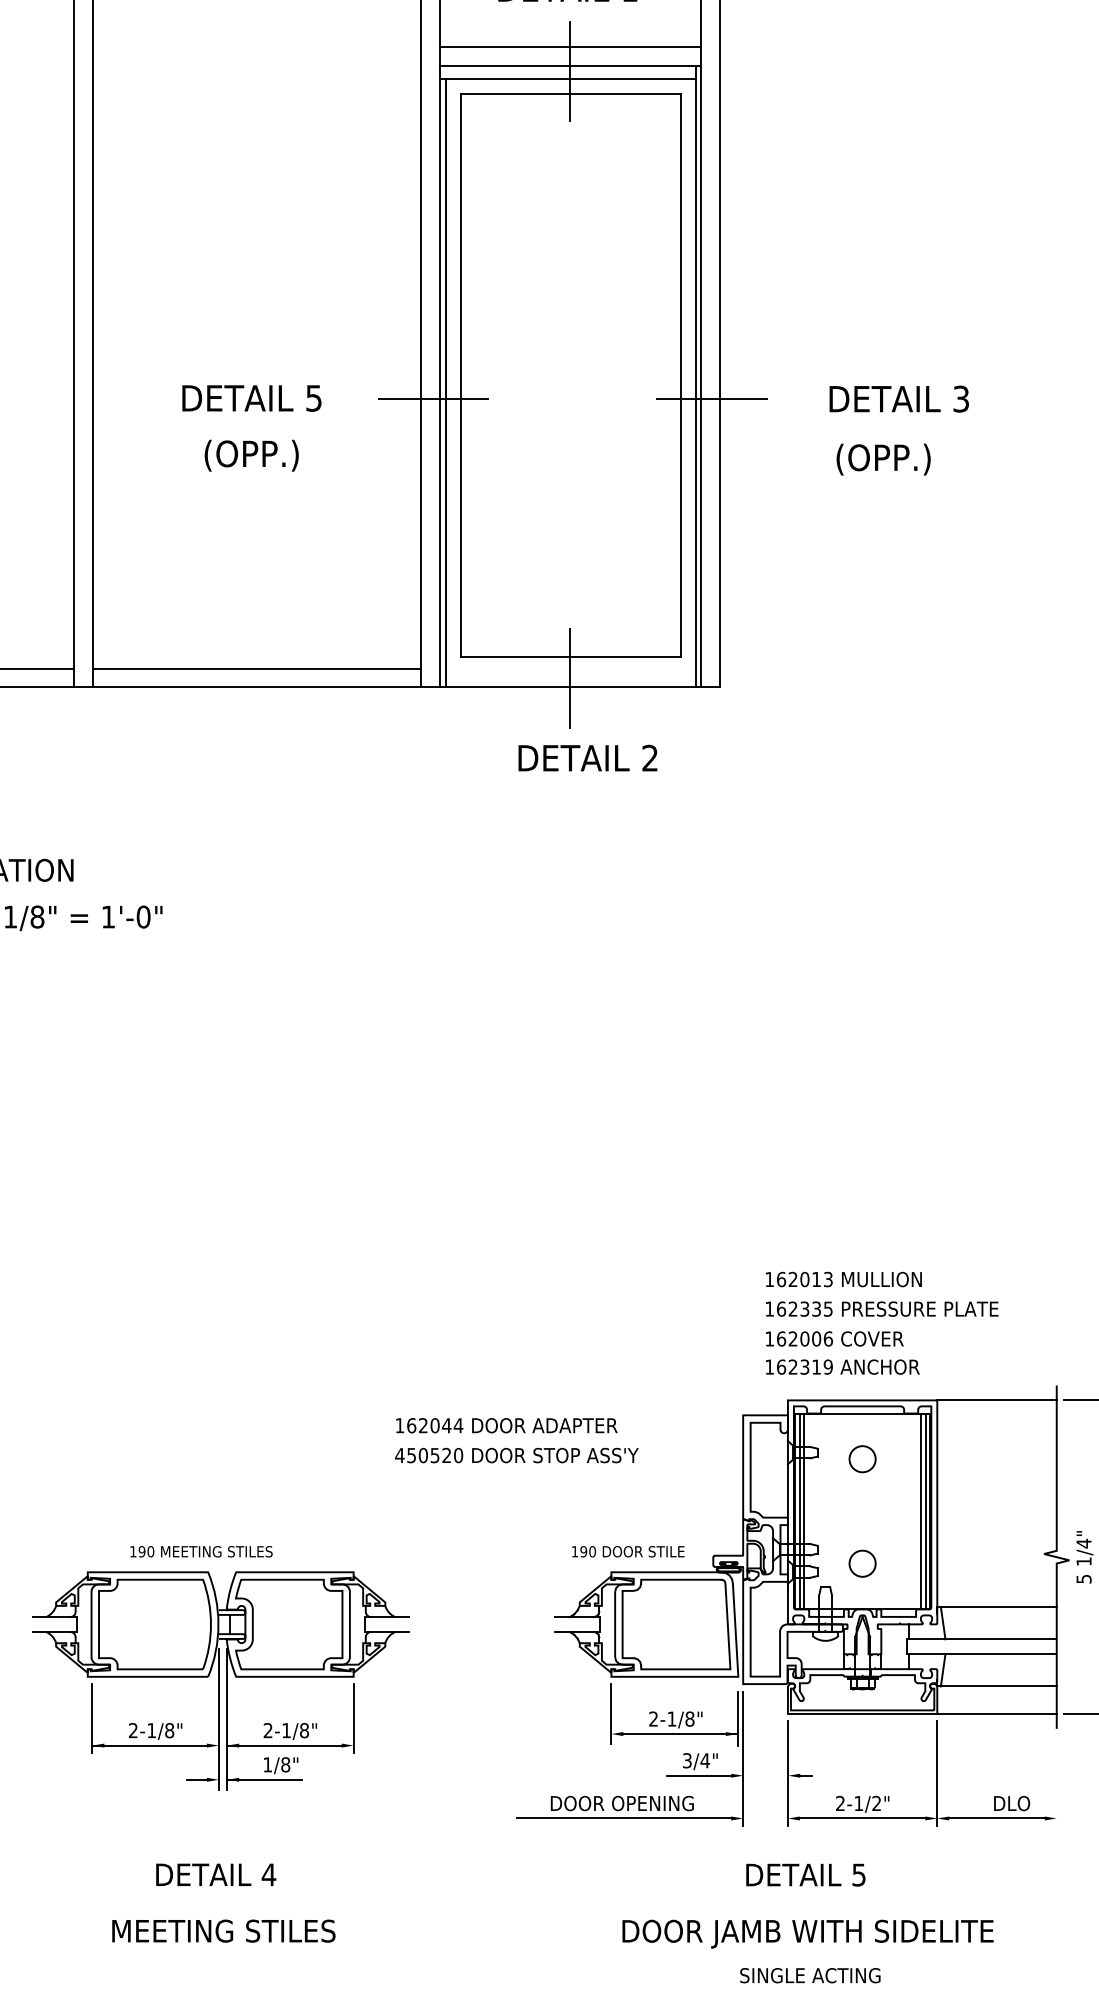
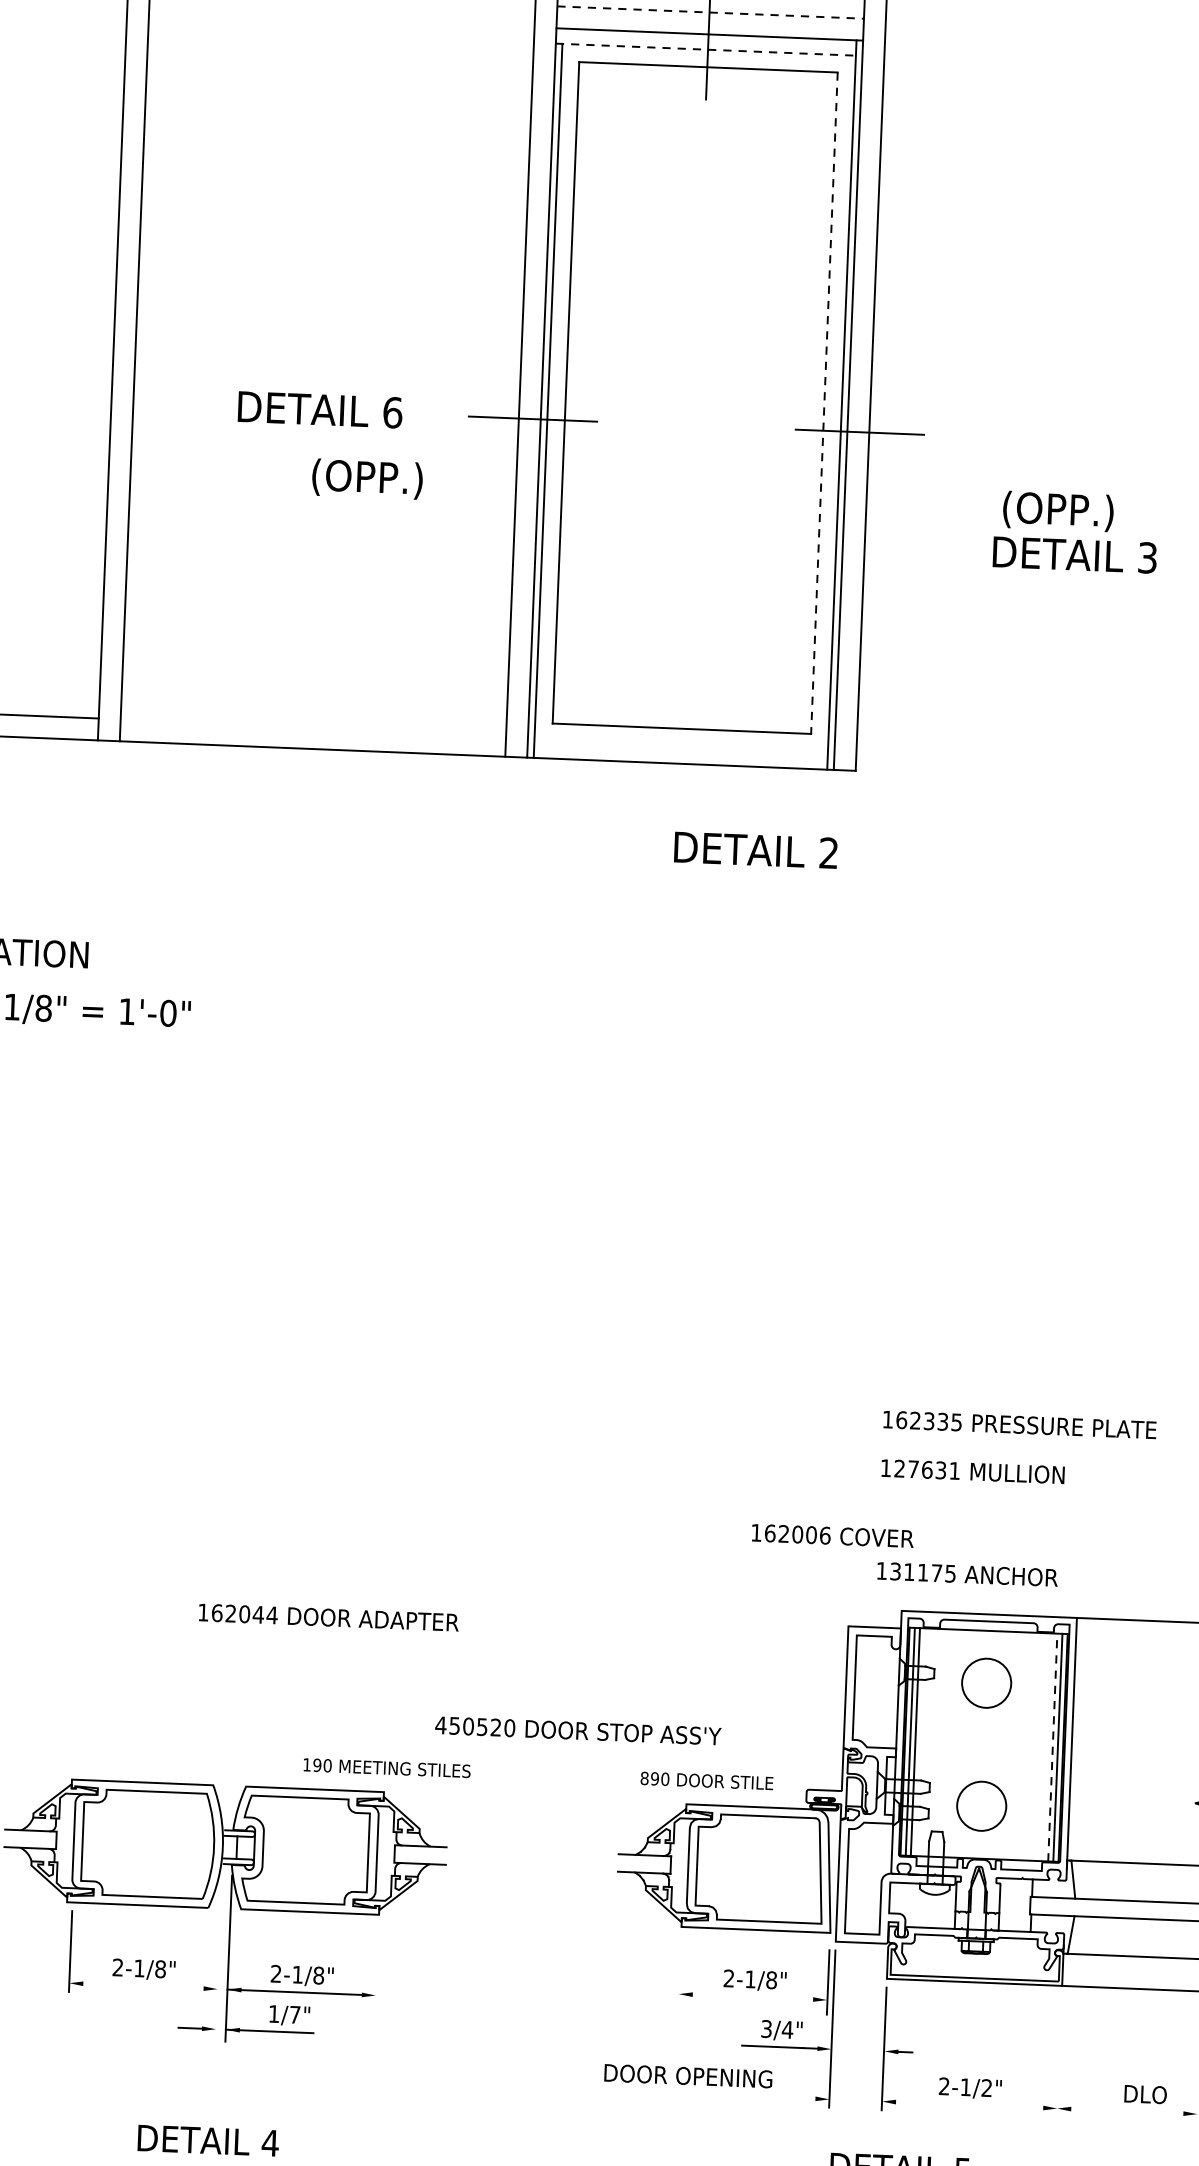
line: (570, 47) -> (710, 13), solid -> dashed
line: (568, 78) -> (706, 49), solid -> dashed
line: (680, 375) -> (823, 403), solid -> dashed
text: (314, 397) -> (393, 411), 5 -> 6
text: (898, 398) -> (1074, 554), moved
text: (251, 455) -> (367, 478), moved
line: (256, 668) -> (312, 727), removed
line: (569, 678) -> (679, 753), removed
text: (587, 757) -> (755, 849), moved
text: (804, 1279) -> (926, 1469), 162013 -> 127631
text: (882, 1308) -> (1020, 1424), moved
text: (834, 1338) -> (832, 1535), moved
text: (804, 1366) -> (922, 1571), 162319 -> 131175
text: (506, 1425) -> (328, 1617), moved
text: (516, 1455) -> (577, 1730), moved
circle: (862, 1459) -> (986, 1683), size x1.6
line: (921, 1510) -> (1053, 1746), solid -> dashed
text: (201, 1551) -> (387, 1767), moved
text: (574, 1551) -> (644, 1778), 190 -> 890
circle: (862, 1563) -> (981, 1805), size x1.6
line: (611, 1713) -> (679, 1970), removed
line: (218, 1718) -> (218, 1957), removed
line: (353, 1718) -> (376, 1963), removed
line: (680, 1734) -> (759, 1997), removed
line: (149, 1745) -> (136, 1985), removed
text: (285, 1764) -> (294, 2014), 1/8" -> 1/7"
line: (937, 1773) -> (1059, 2055), removed
line: (624, 1818) -> (690, 2093), removed
line: (862, 1818) -> (969, 2105), removed
line: (996, 1818) -> (1126, 2111), removed

